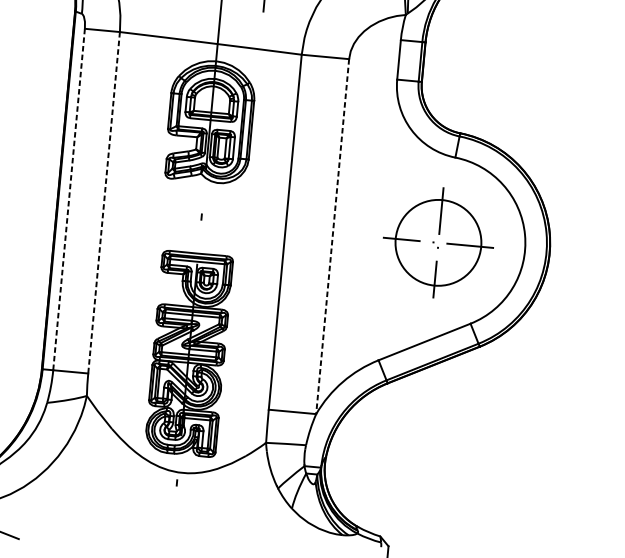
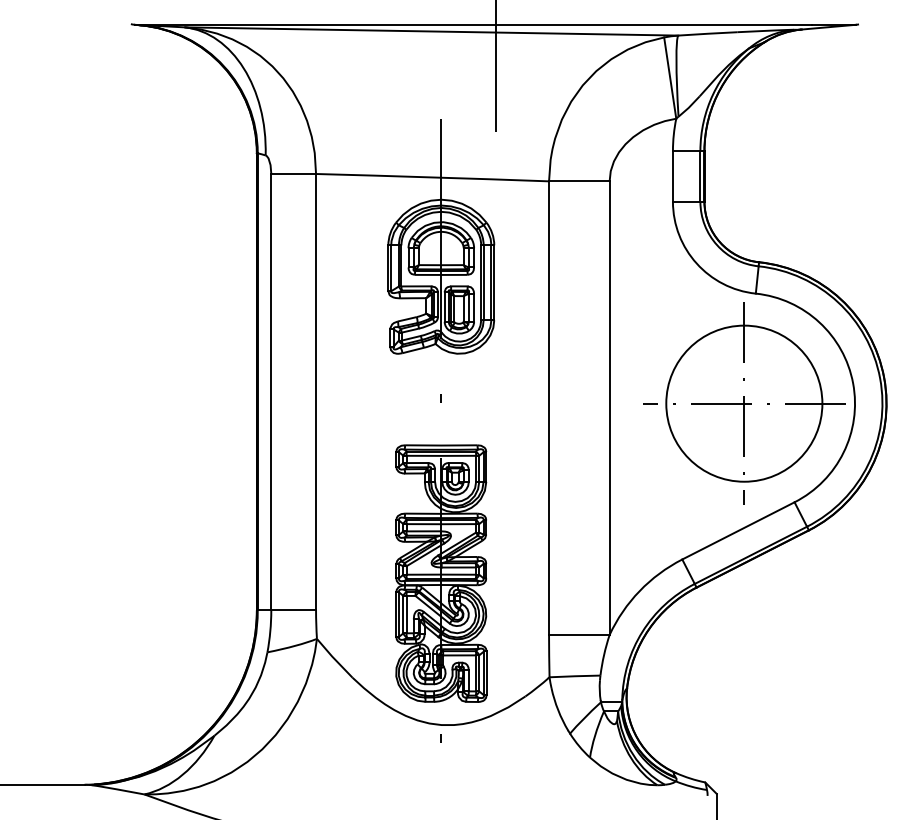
line: (69, 199) -> (271, 392), dashed -> solid
line: (104, 203) -> (316, 392), dashed -> solid
line: (332, 236) -> (609, 408), dashed -> solid
part: (438, 242) -> (744, 403), size x1.43

